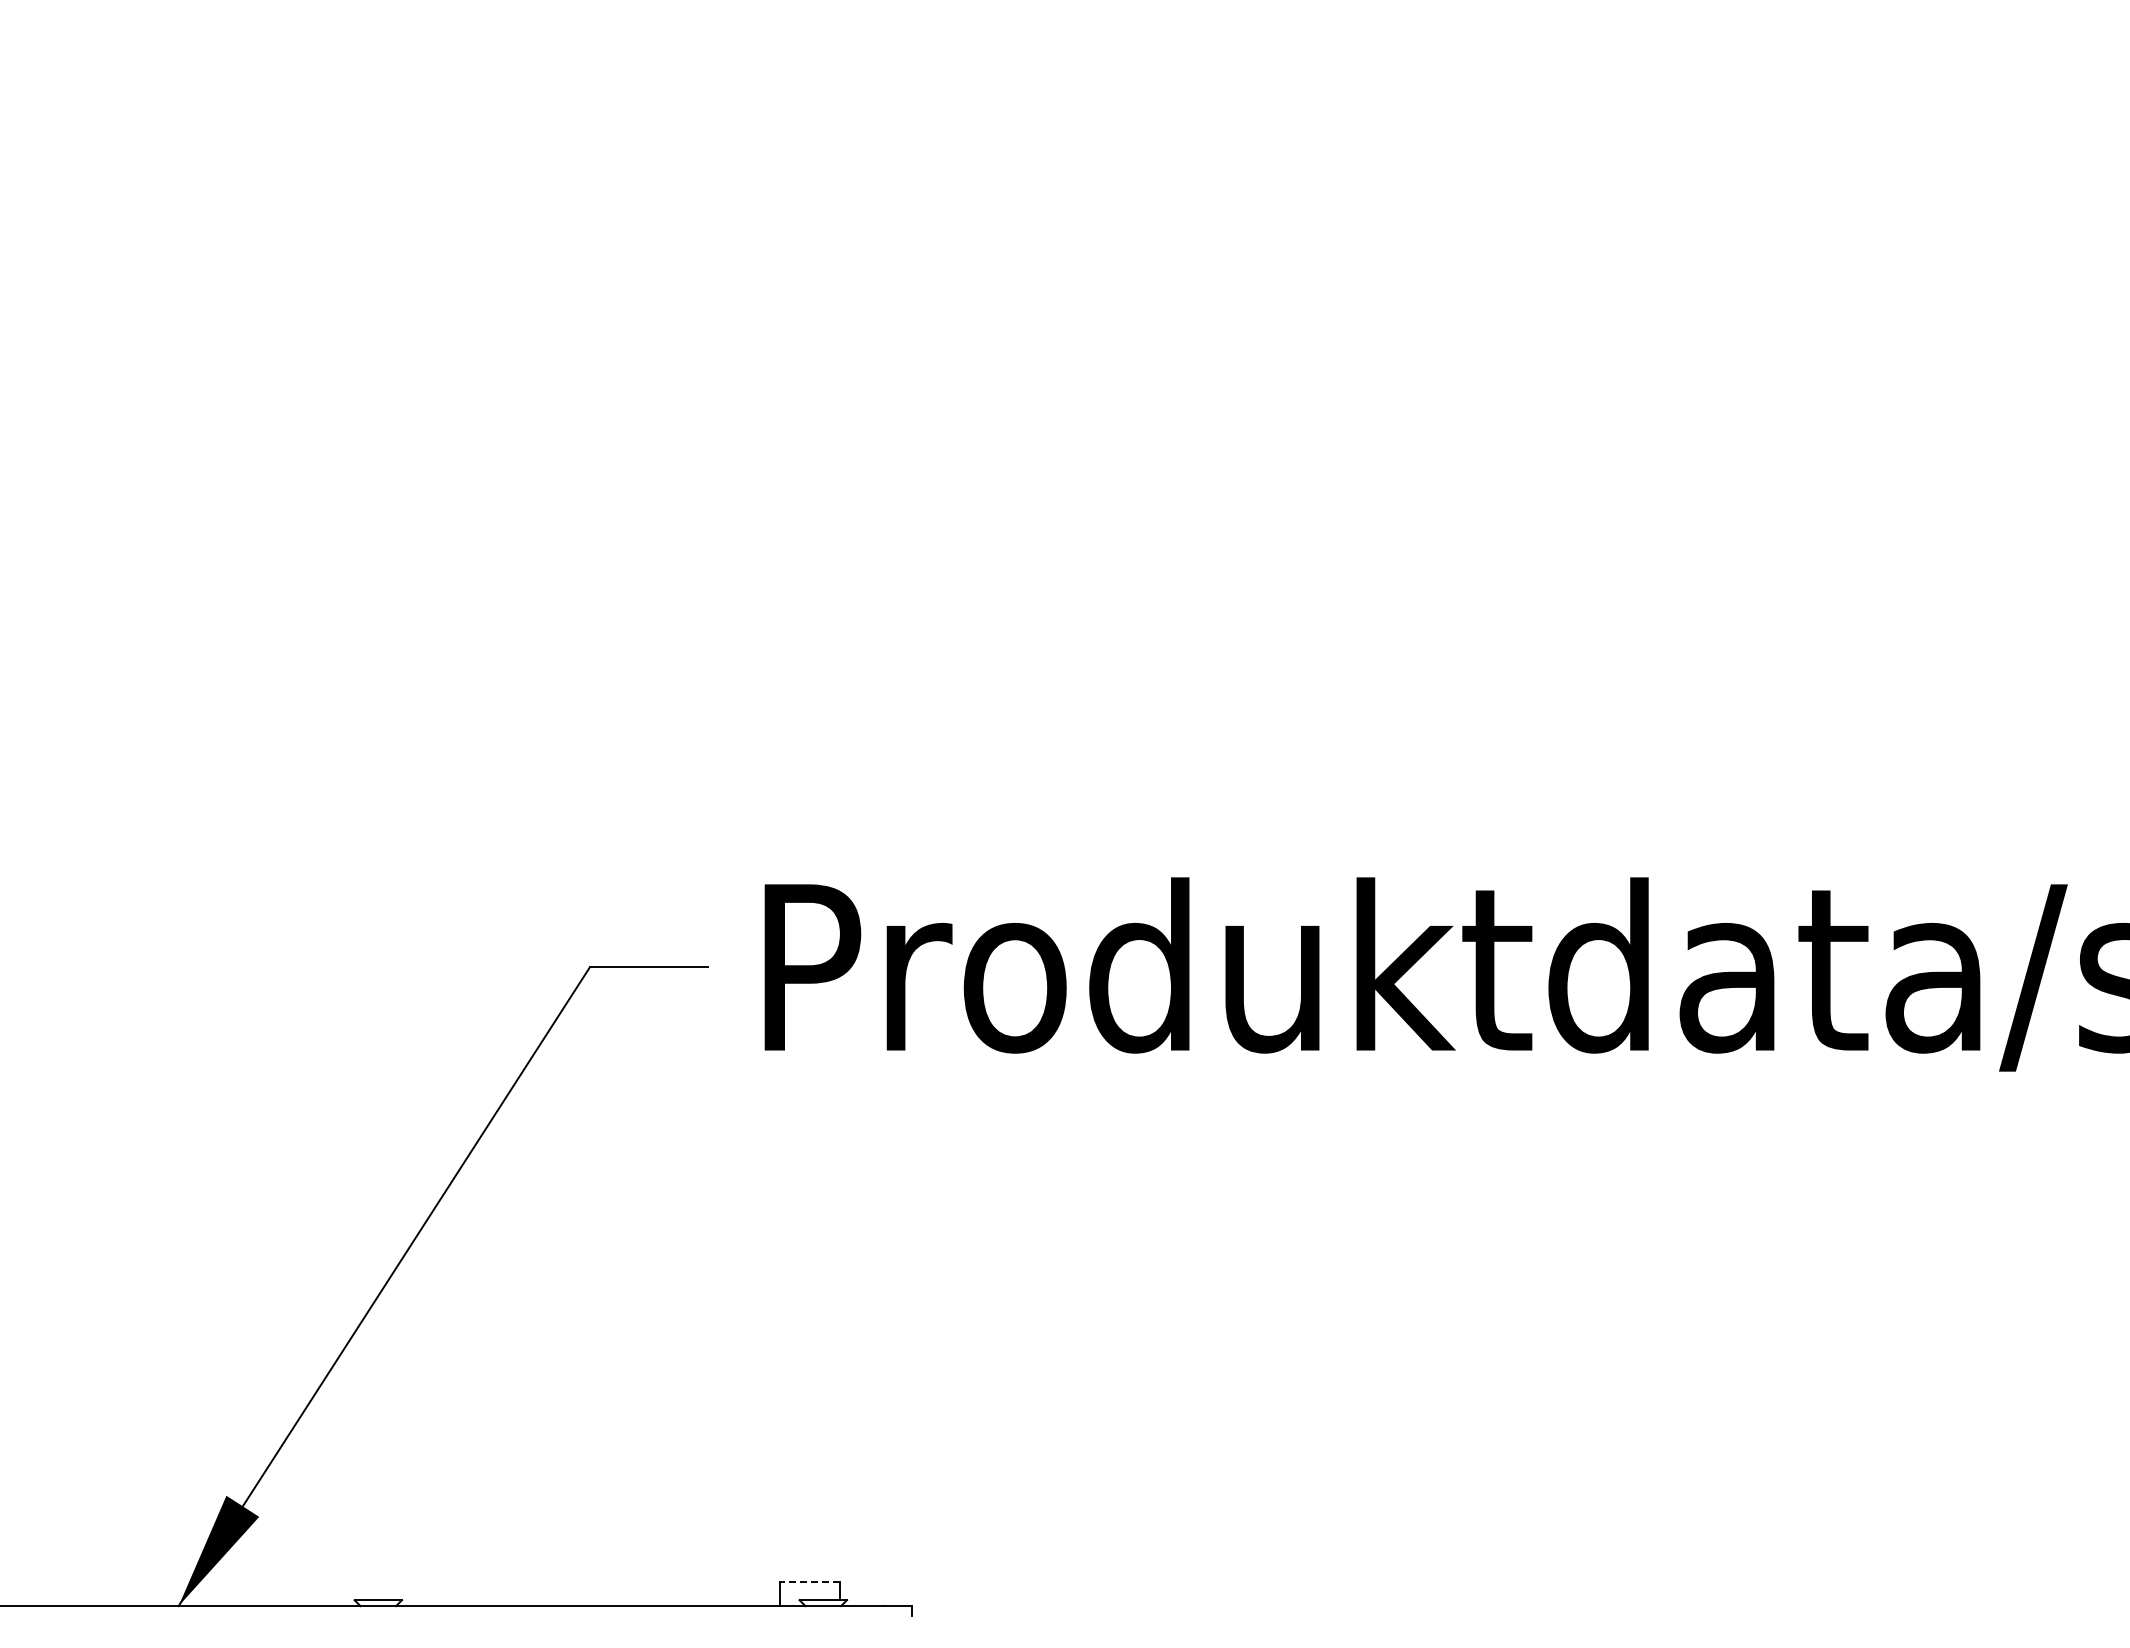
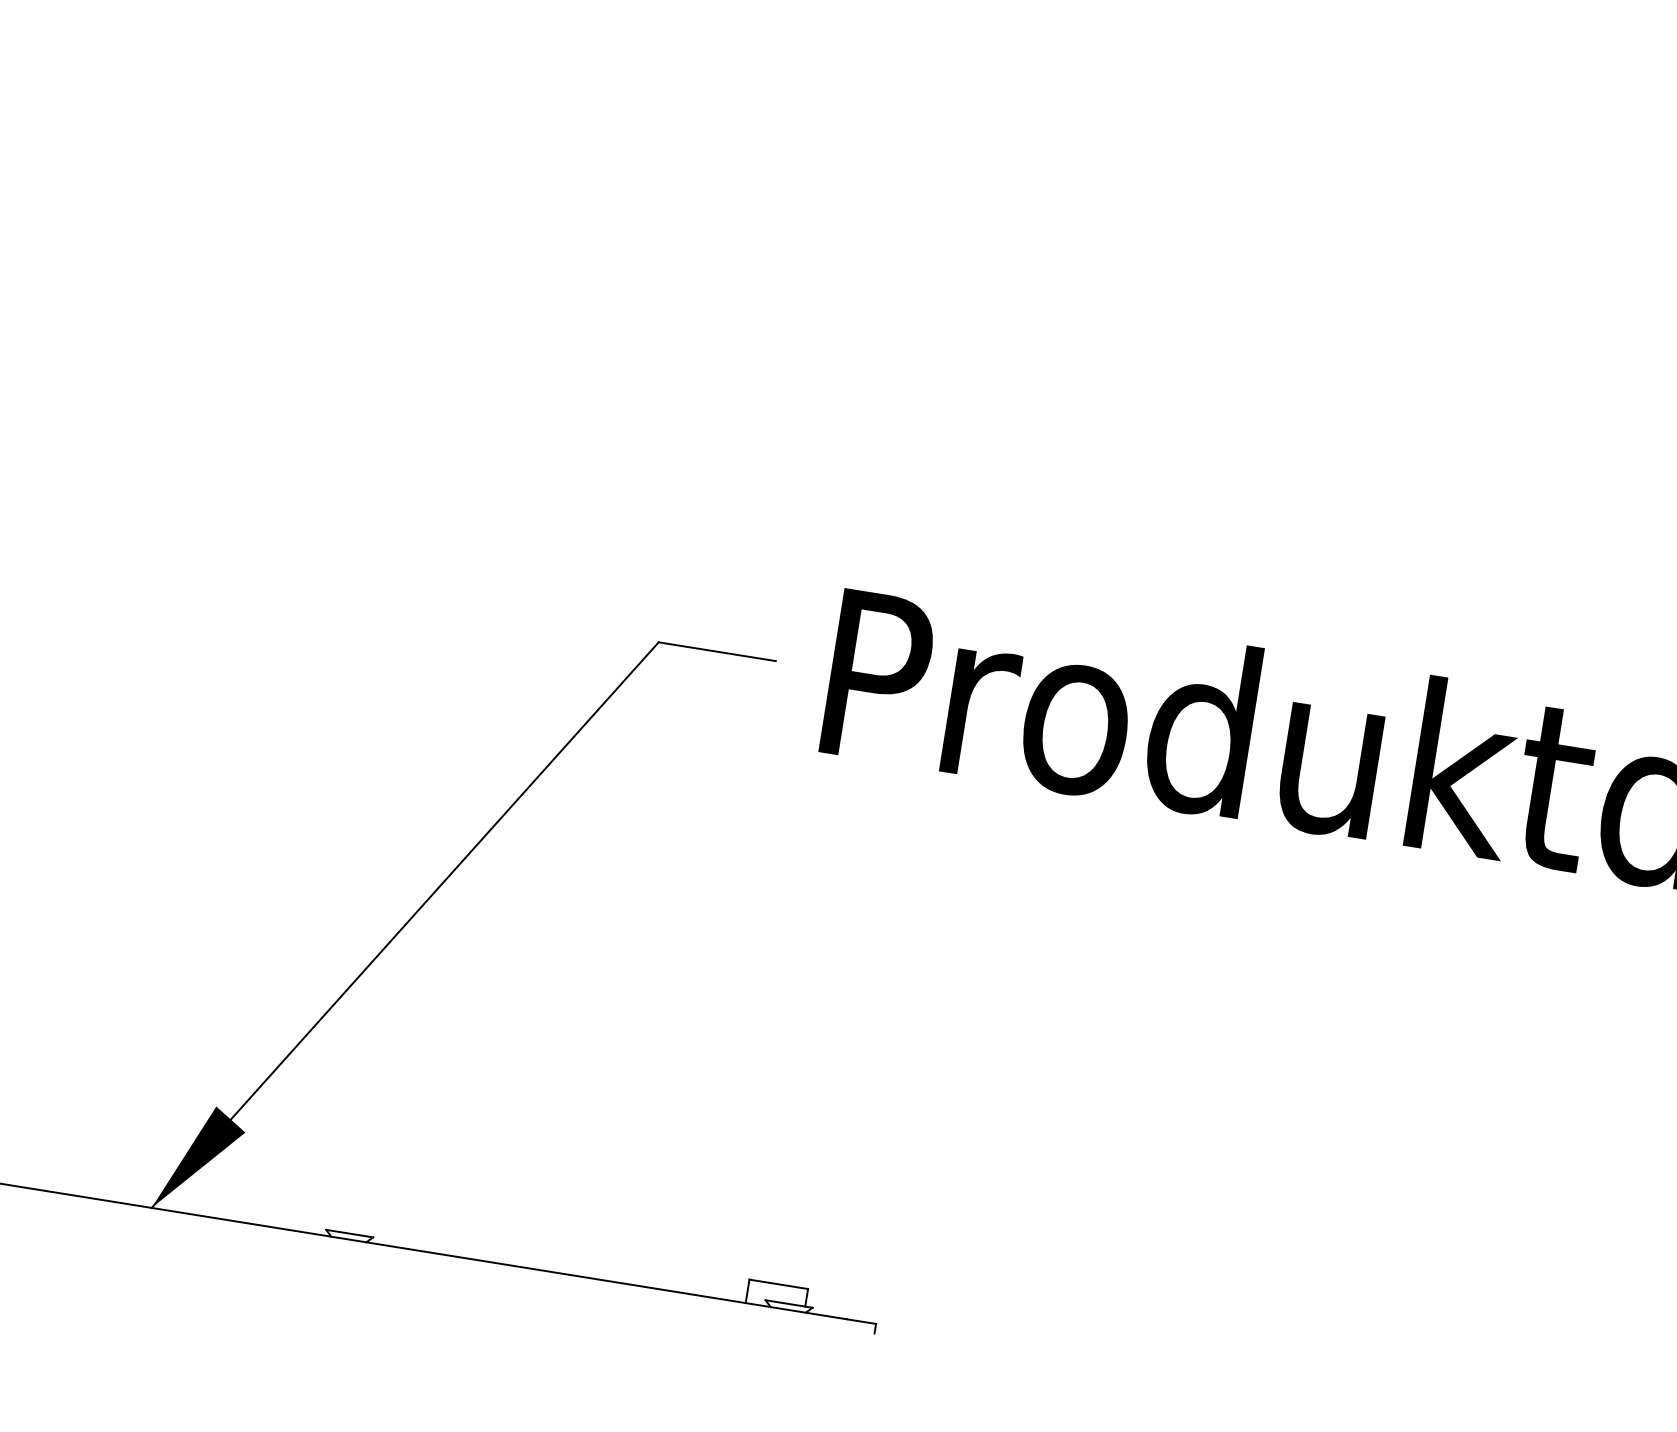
line: (809, 1582) -> (778, 1284), dashed -> solid

